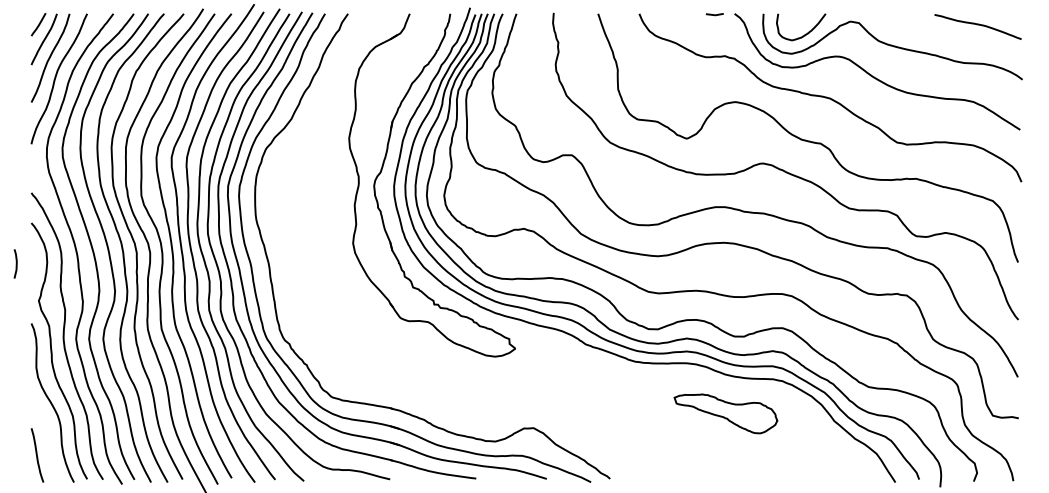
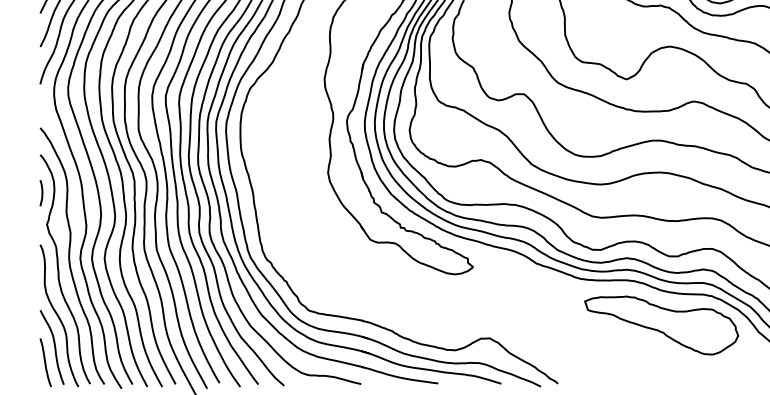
curve: (15, 263) -> (41, 192), moved
part: (725, 413) -> (661, 325), size x1.67
curve: (46, 436) -> (53, 345), added

